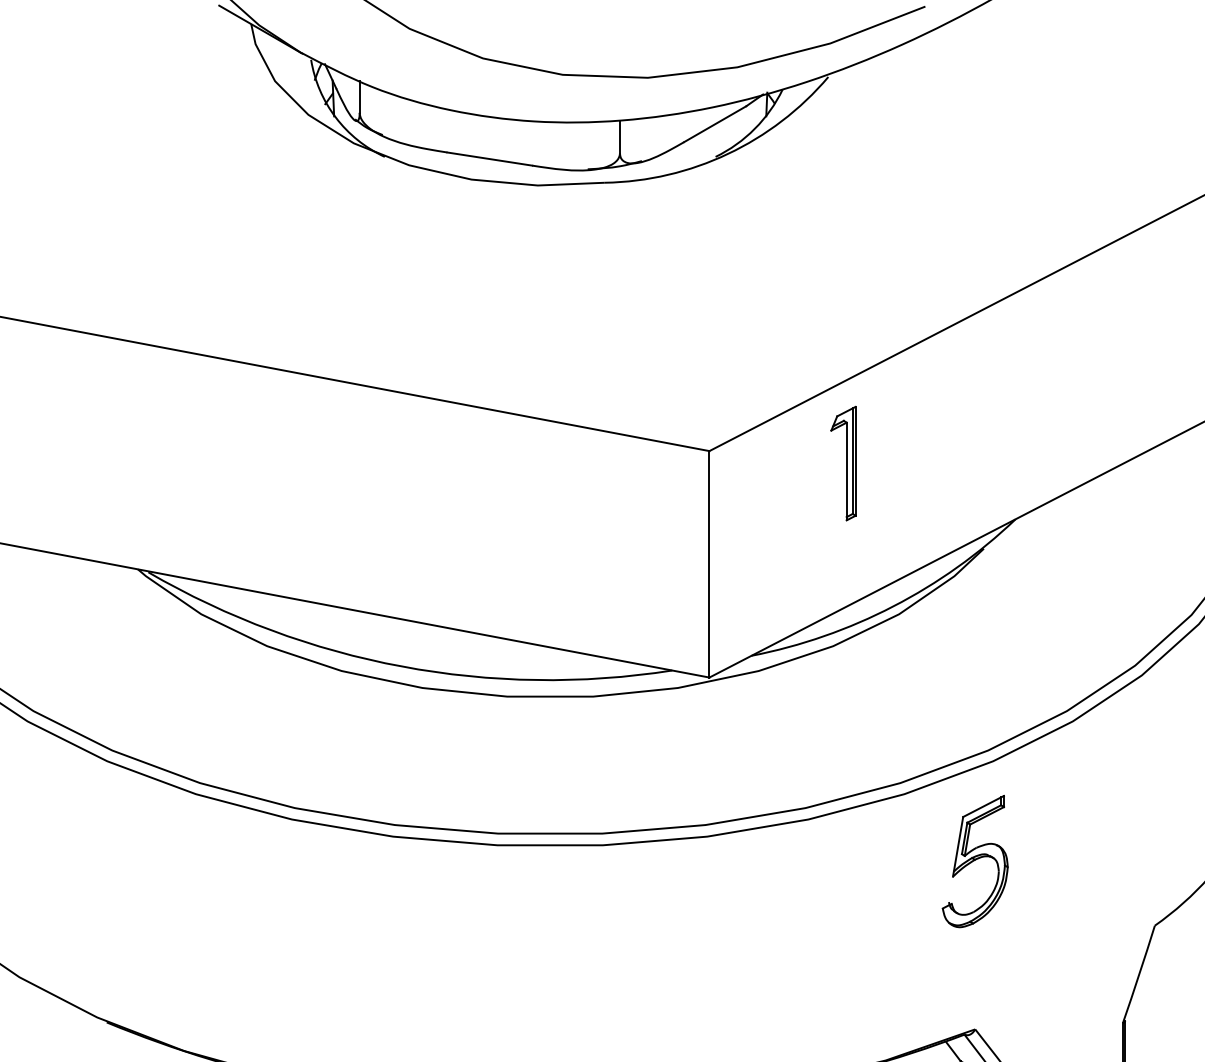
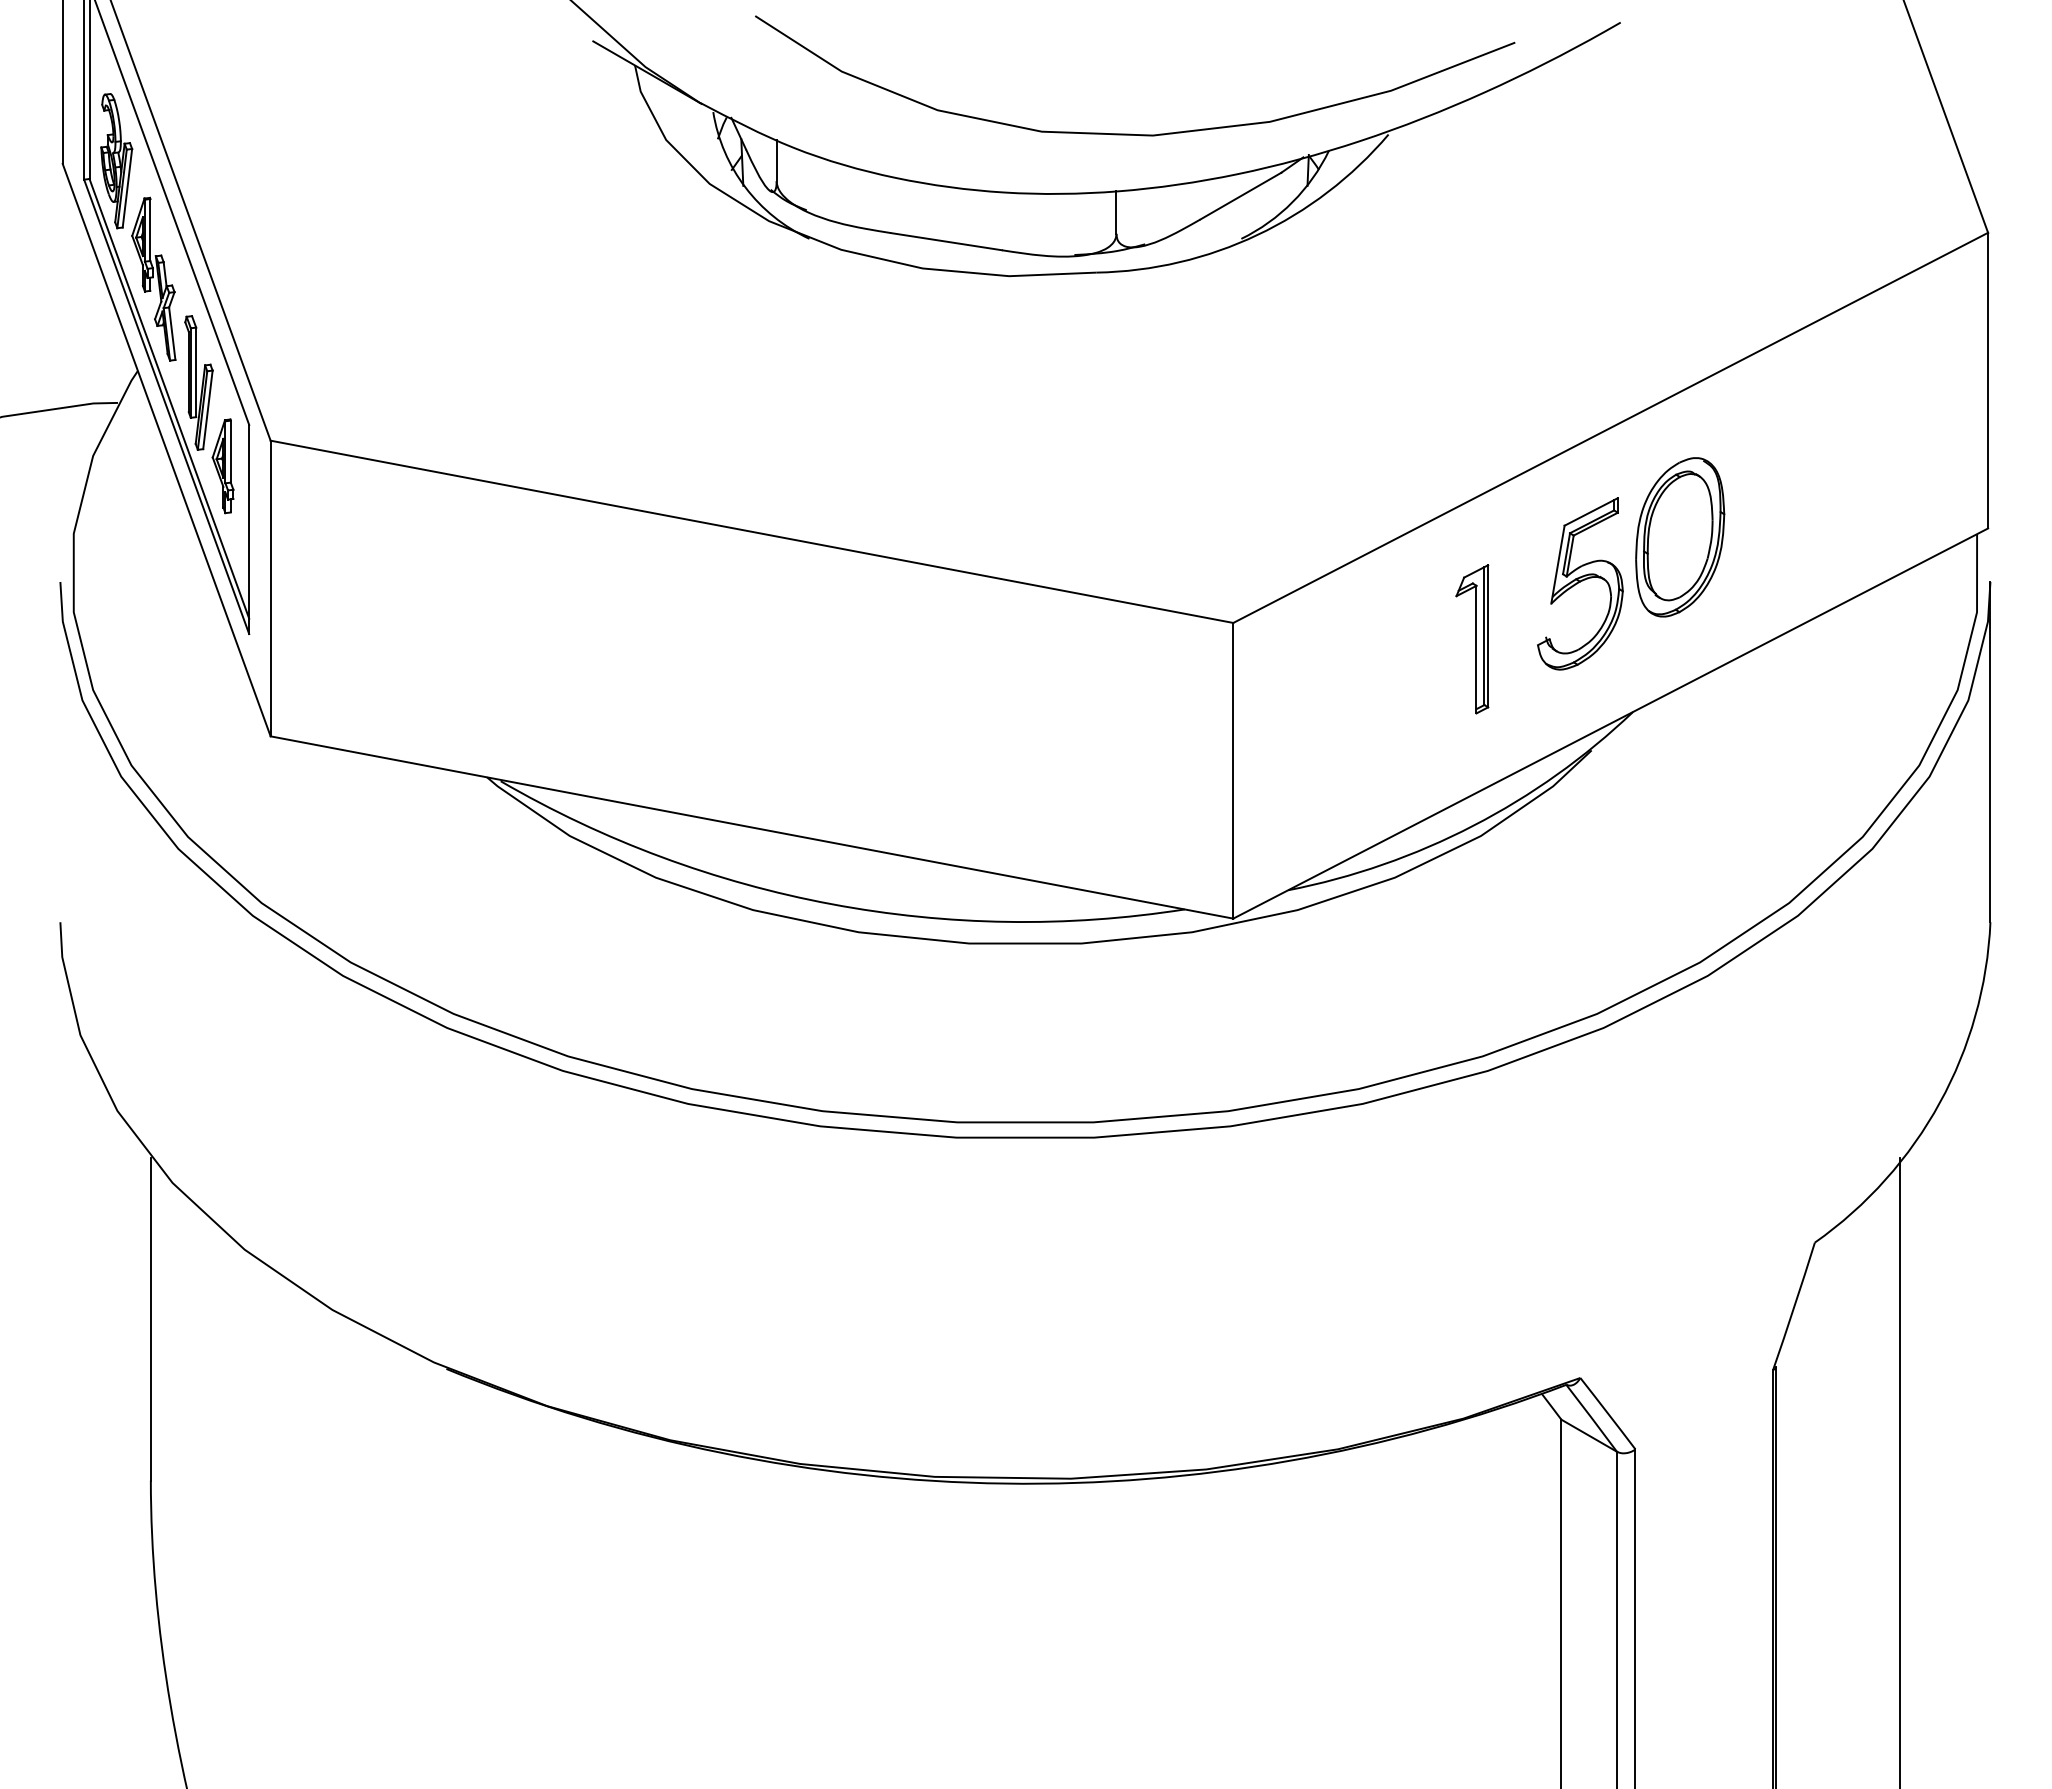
part: (1051, 385) -> (1680, 537), added
part: (843, 463) -> (1472, 639), moved
part: (975, 861) -> (1580, 583), moved

